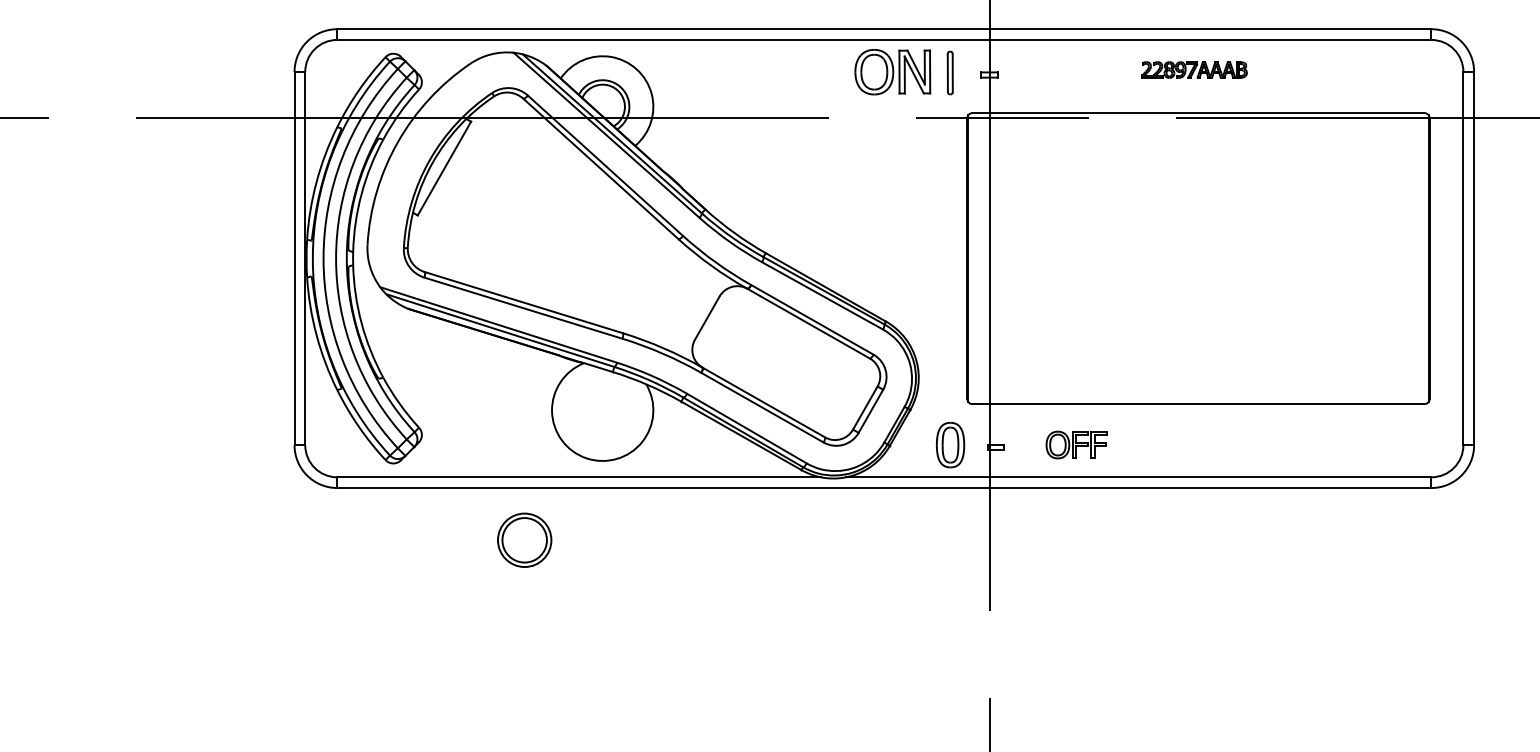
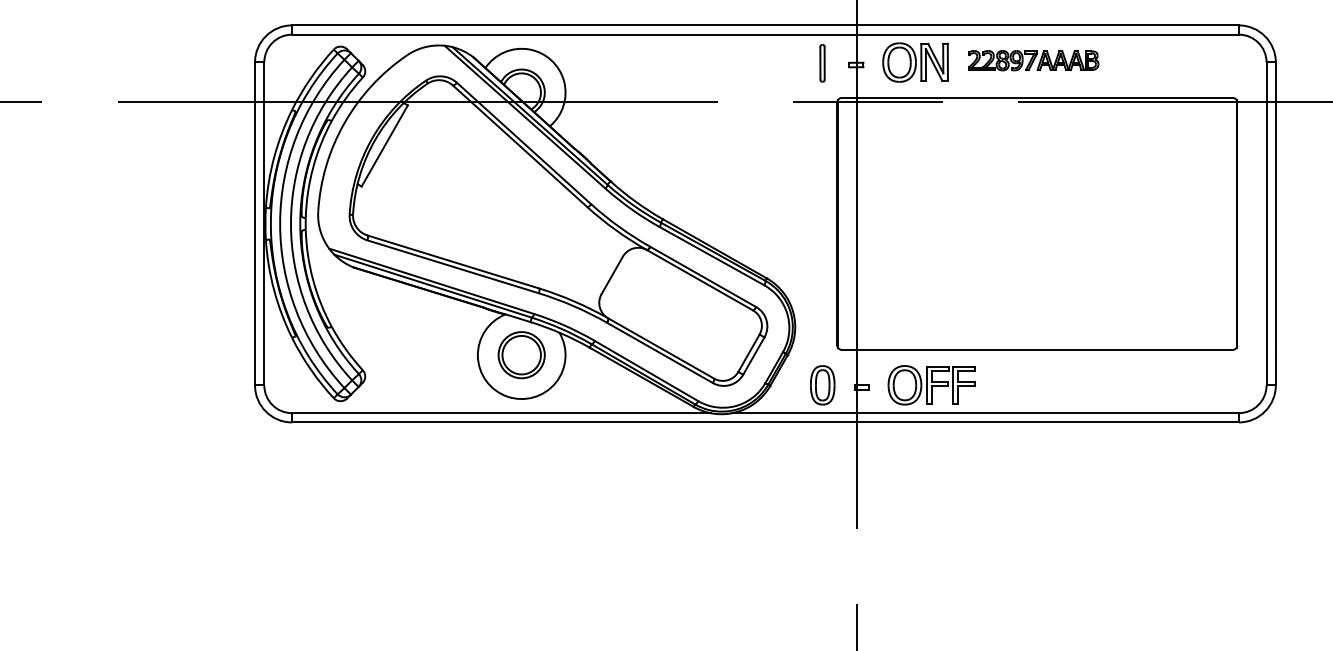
part: (1194, 69) -> (1033, 60), size x1.43
part: (892, 72) -> (915, 62), moved
part: (1076, 444) -> (931, 384), size x1.67
part: (524, 539) -> (521, 354), moved

